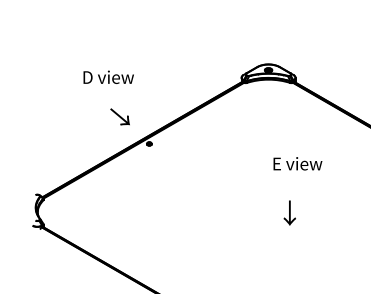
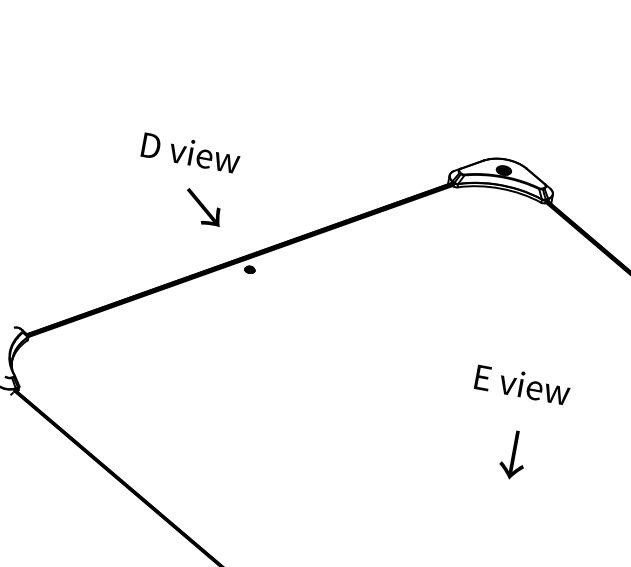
text: (108, 76) -> (190, 151), moved
text: (297, 163) -> (521, 384), moved
text: (289, 212) -> (513, 453), moved

